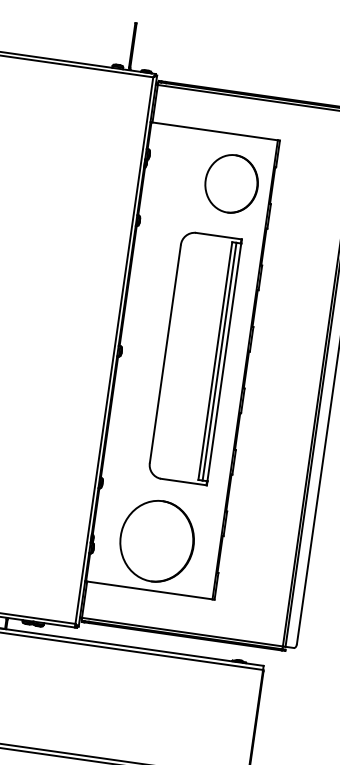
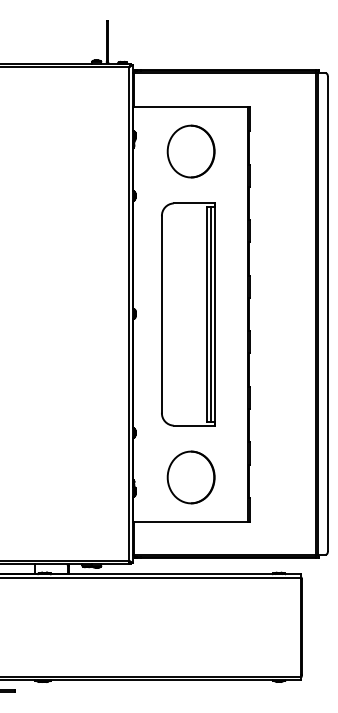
part: (230, 183) -> (190, 151), moved
part: (194, 358) -> (188, 314), moved
part: (156, 541) -> (190, 477), size x0.71

